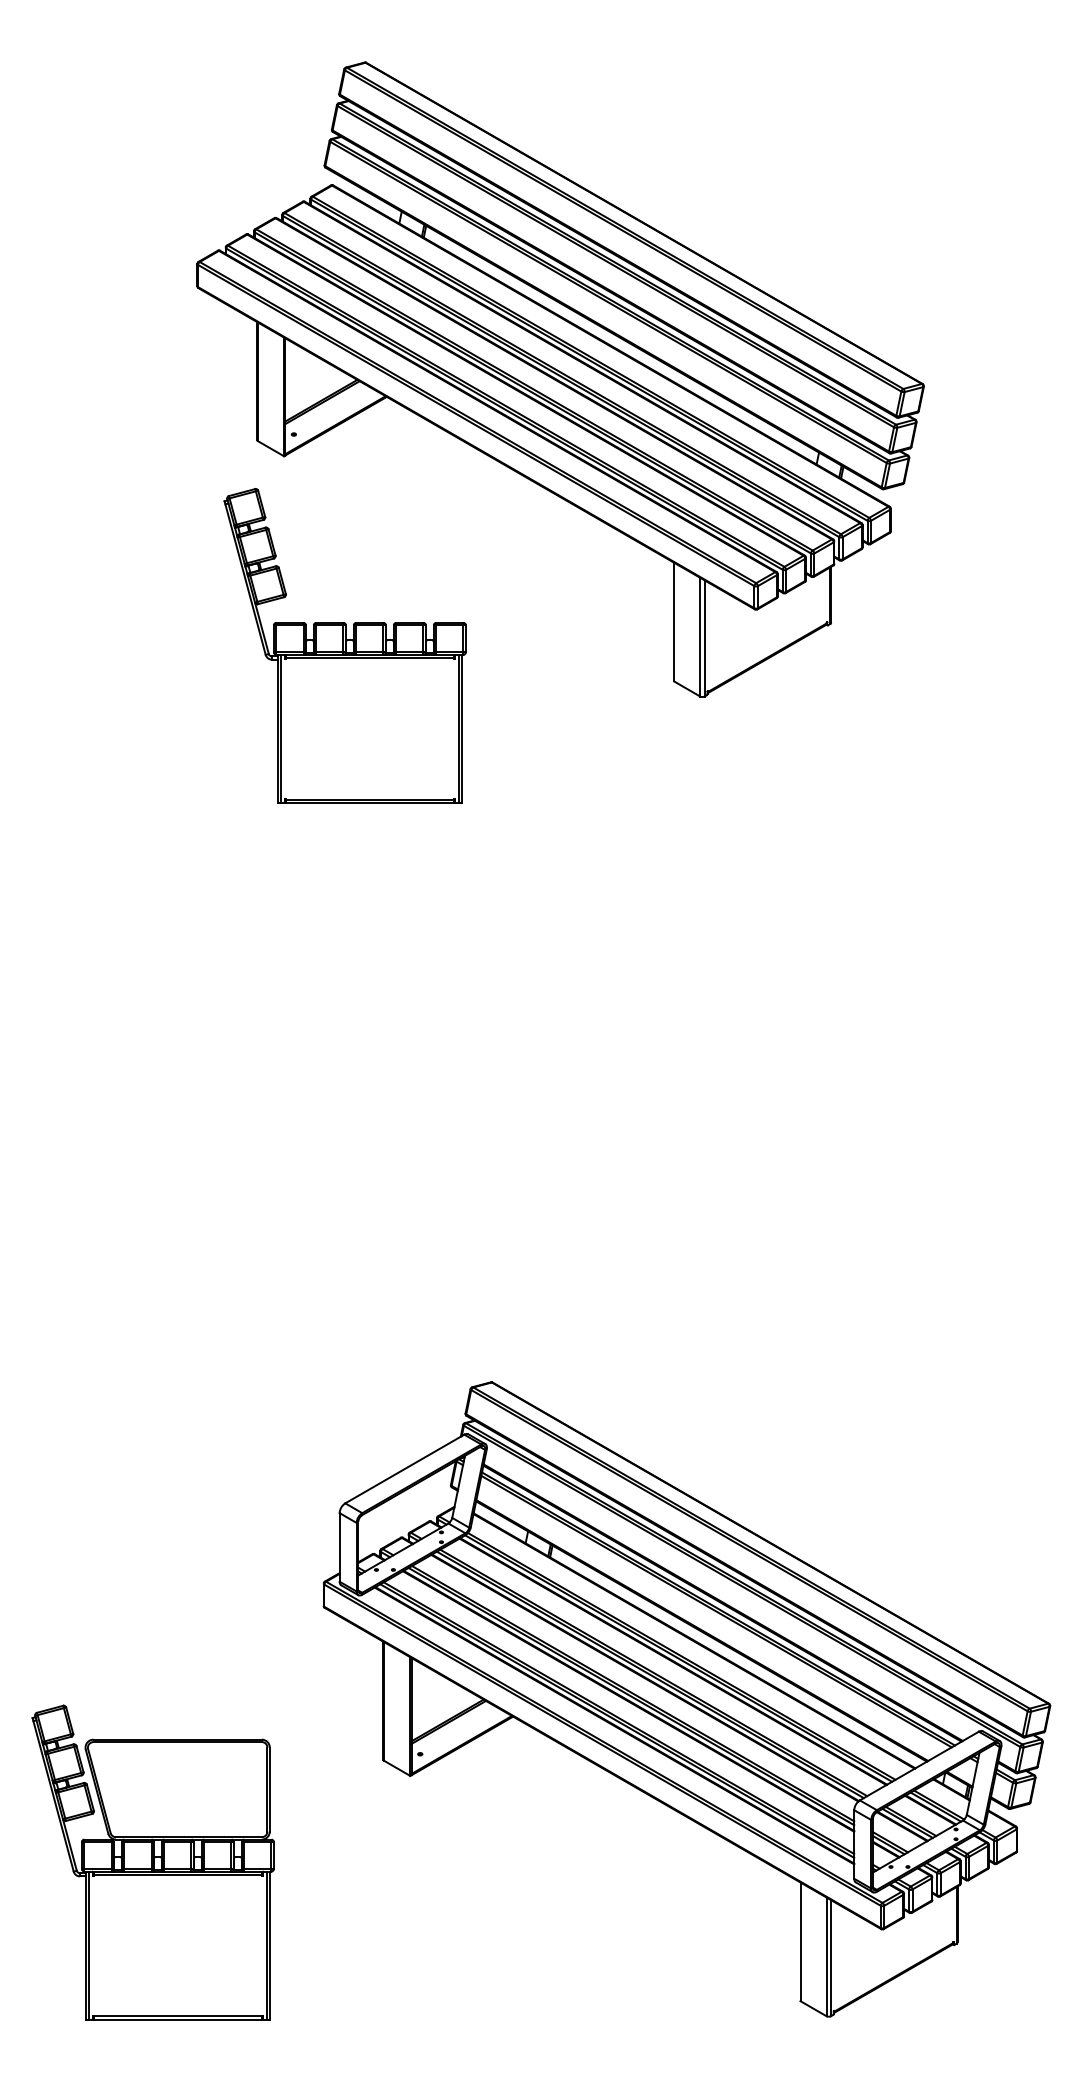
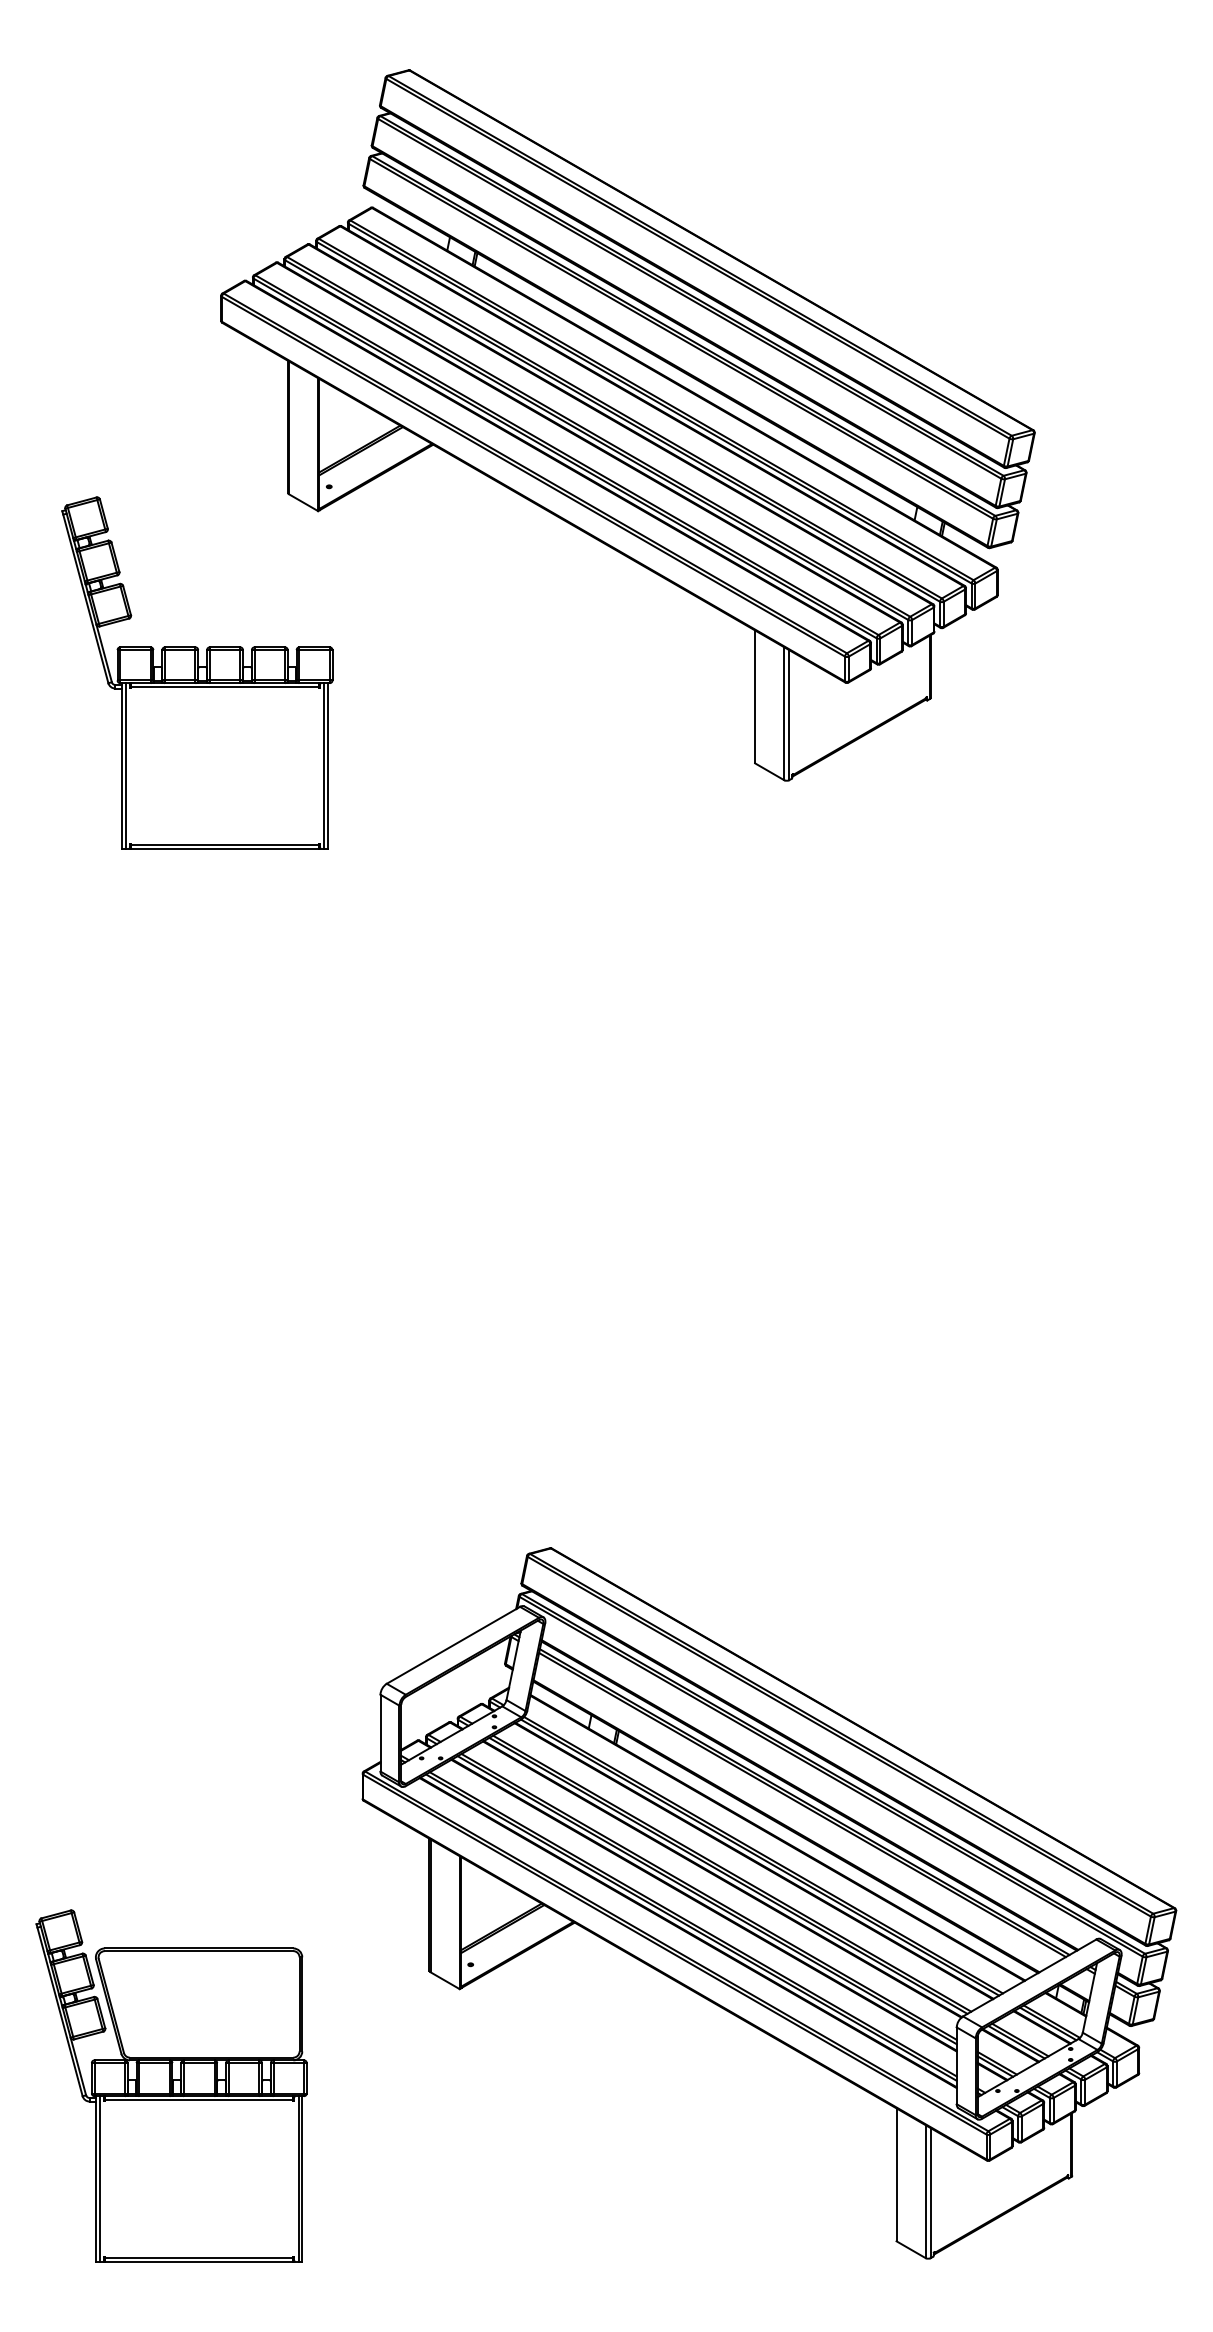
part: (344, 645) -> (196, 672), moved

